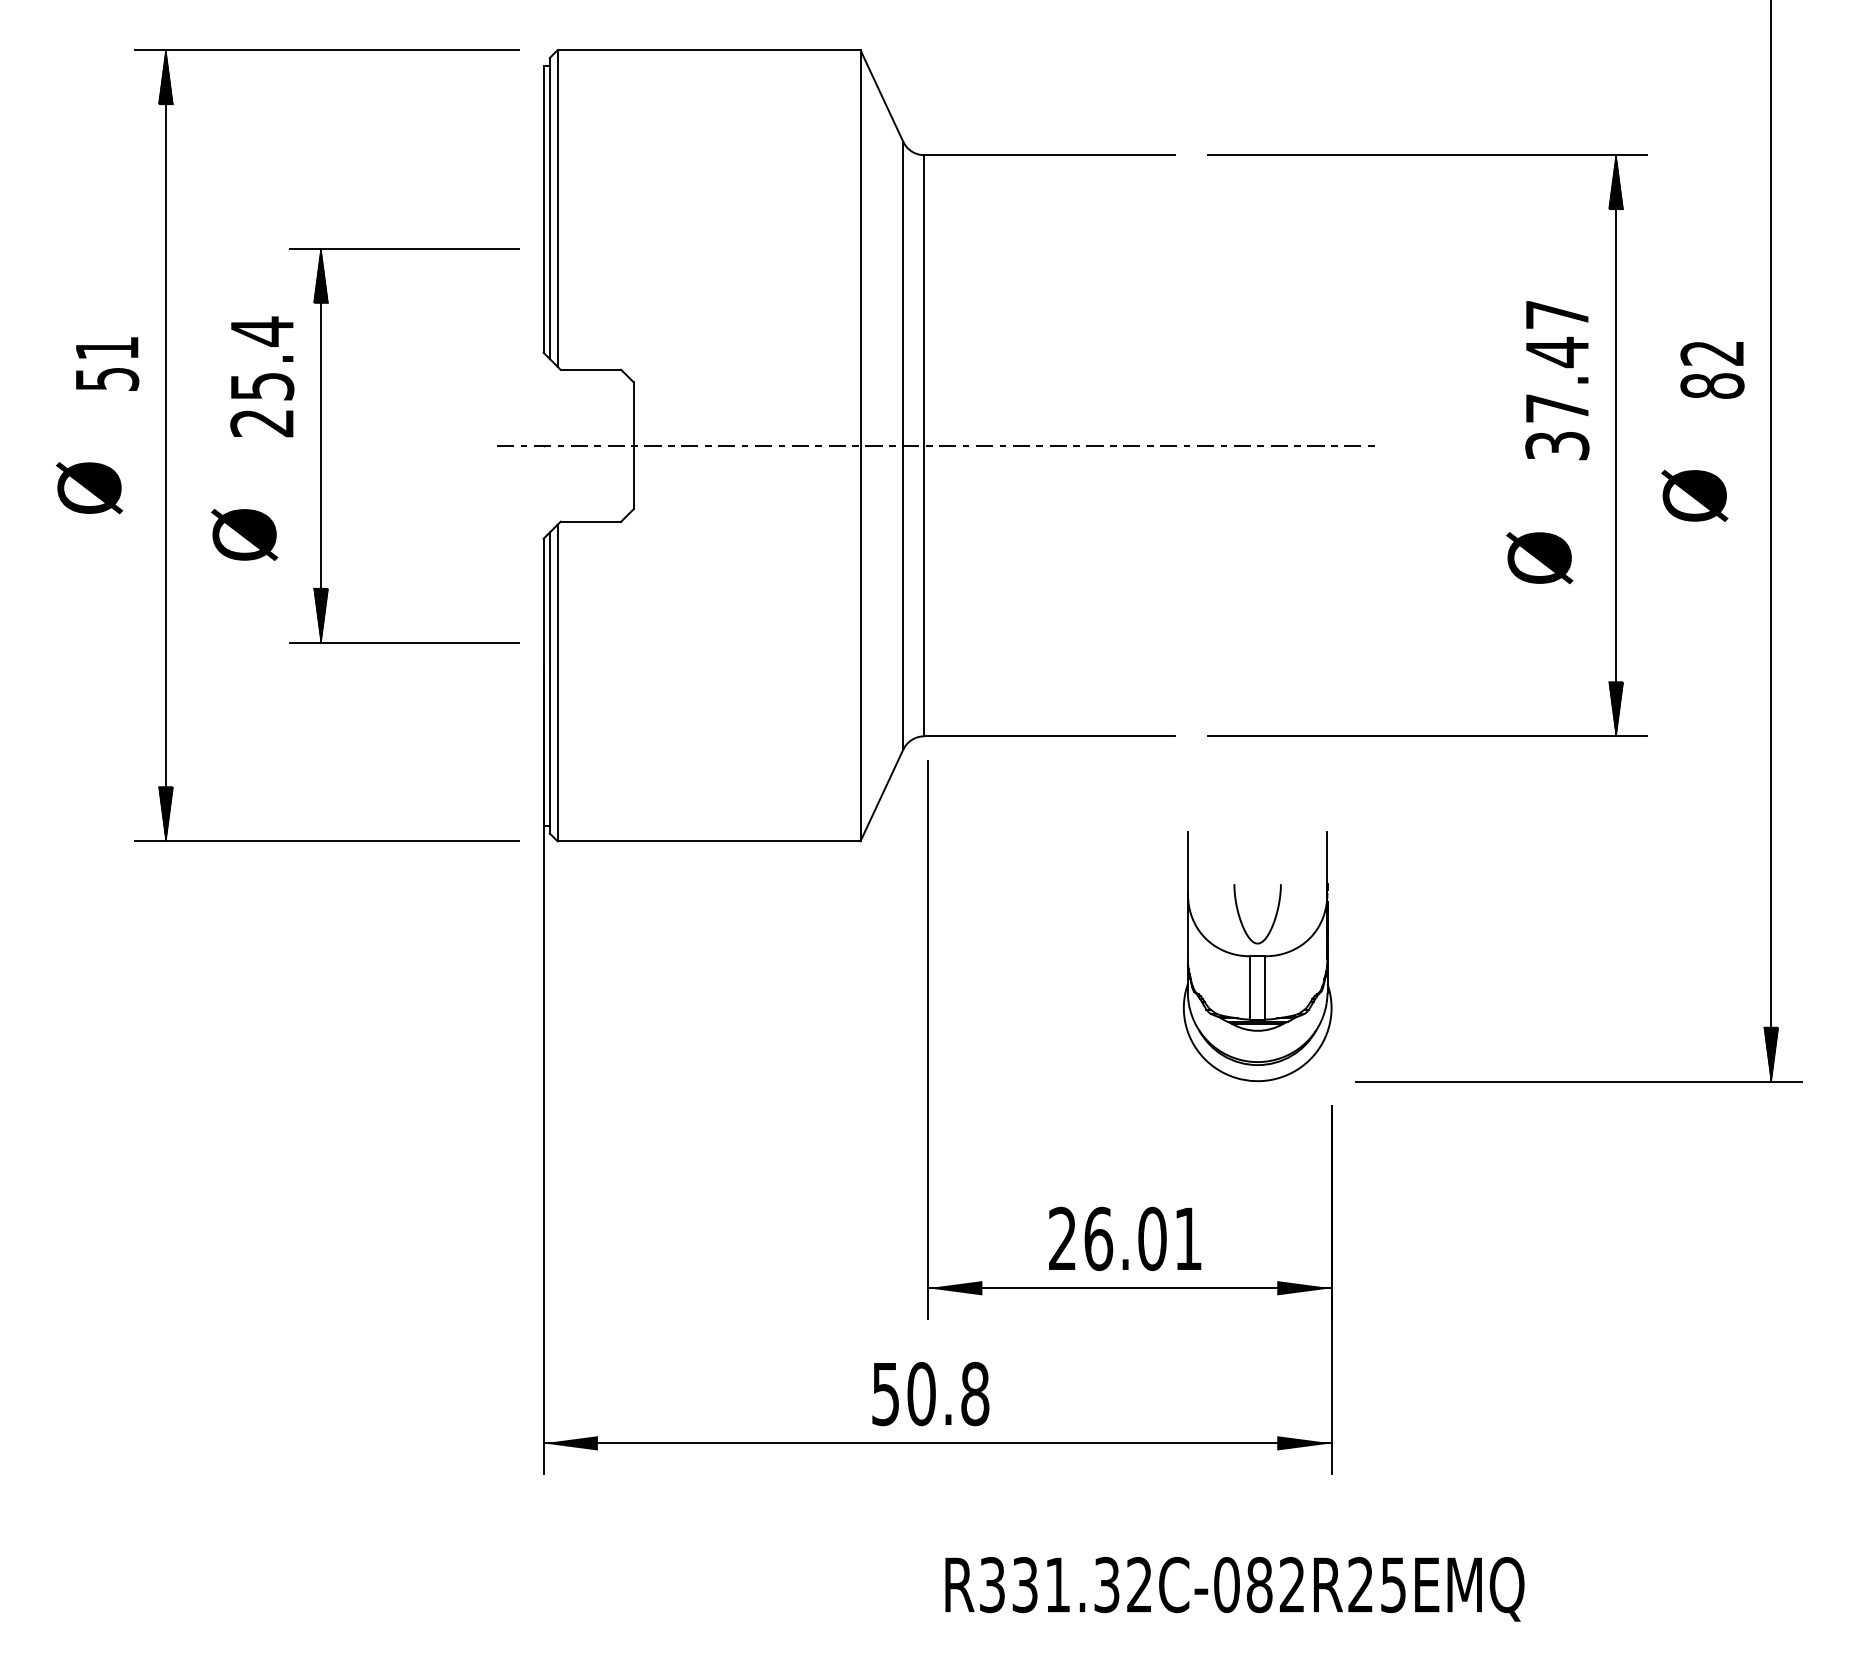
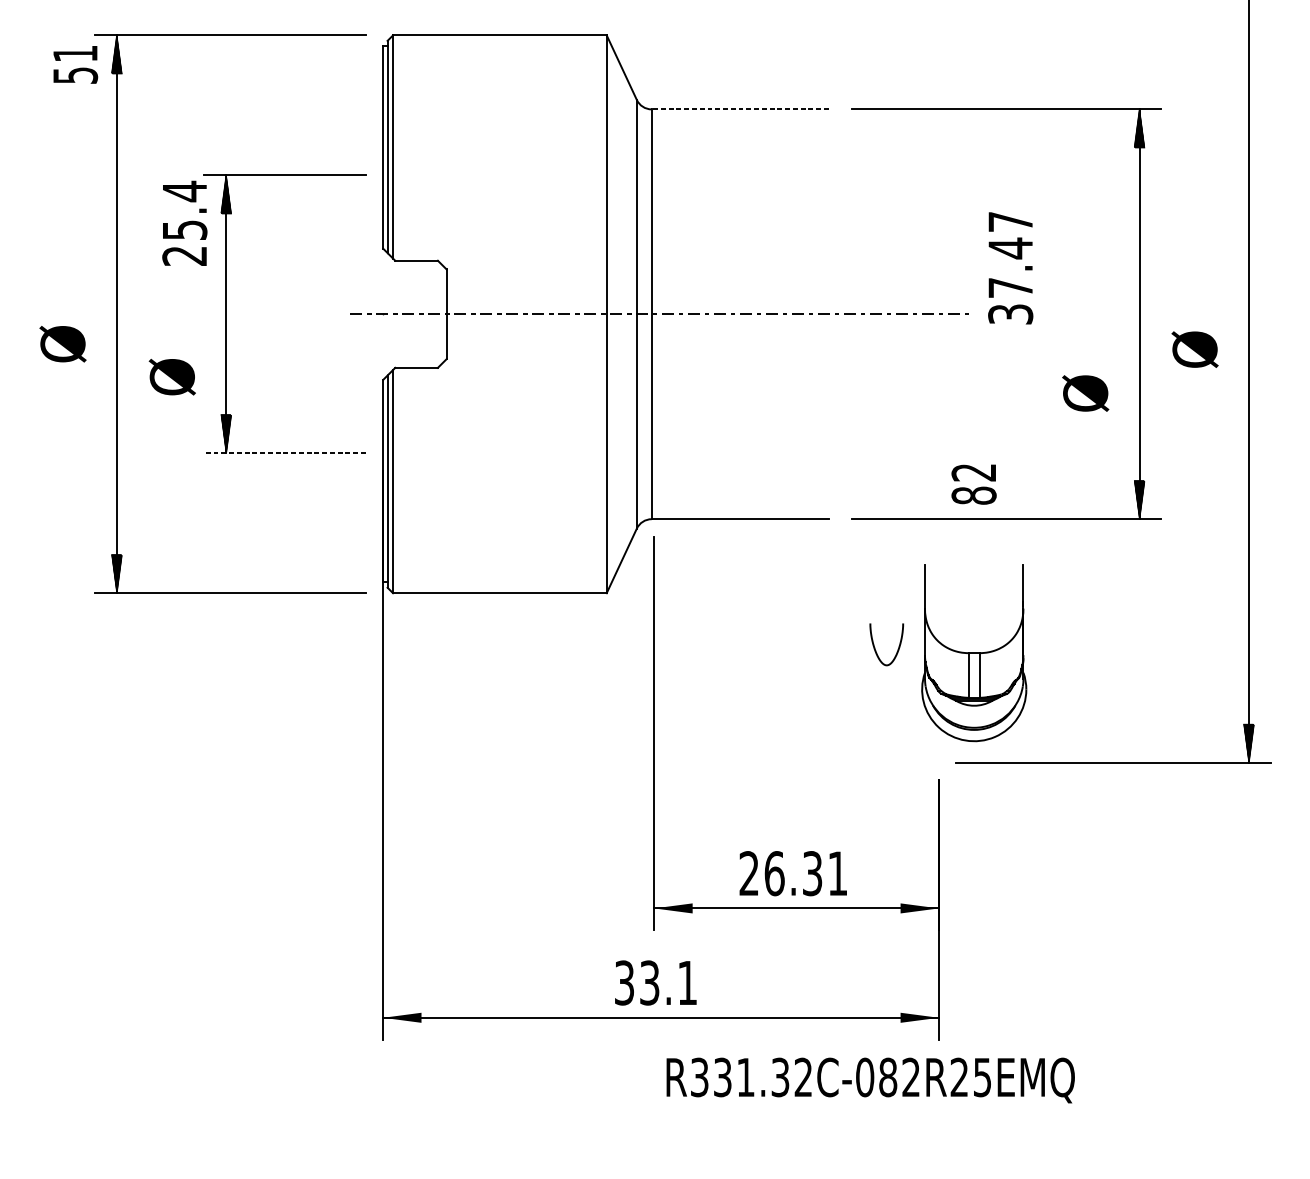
line: (1049, 155) -> (739, 109), solid -> dashed
text: (107, 363) -> (75, 64), moved
text: (1712, 370) -> (974, 484), moved
text: (262, 376) -> (184, 223), moved
text: (1557, 380) -> (1010, 268), moved
line: (404, 642) -> (285, 453), solid -> dashed
part: (1257, 956) -> (974, 653), moved
text: (1152, 1238) -> (812, 873), 26.01 -> 26.31
text: (930, 1393) -> (656, 982), 50.8 -> 33.1
text: (1234, 1588) -> (870, 1079), moved

